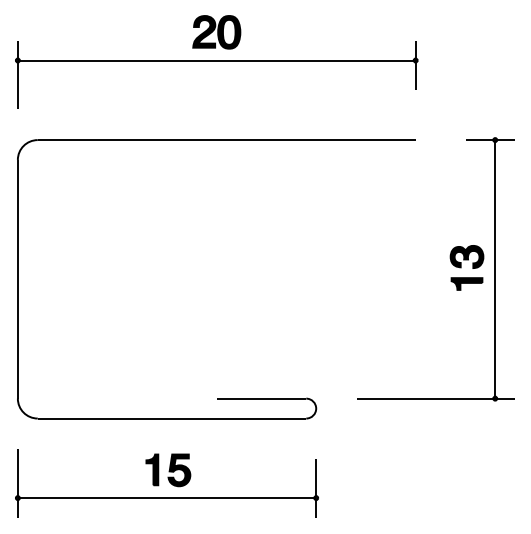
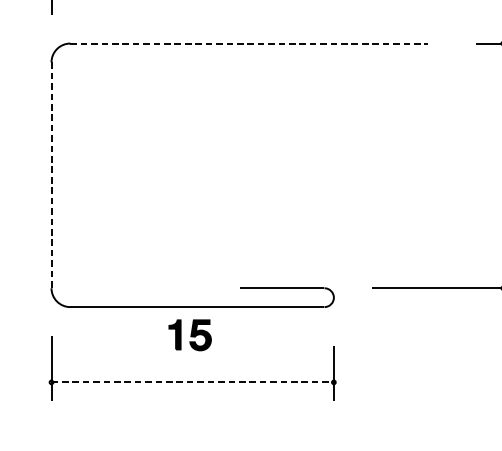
line: (226, 140) -> (248, 43), solid -> dashed
part: (466, 267) -> (476, 164), removed
line: (17, 279) -> (51, 175), solid -> dashed
part: (168, 470) -> (190, 335), moved
line: (167, 498) -> (193, 382), solid -> dashed

